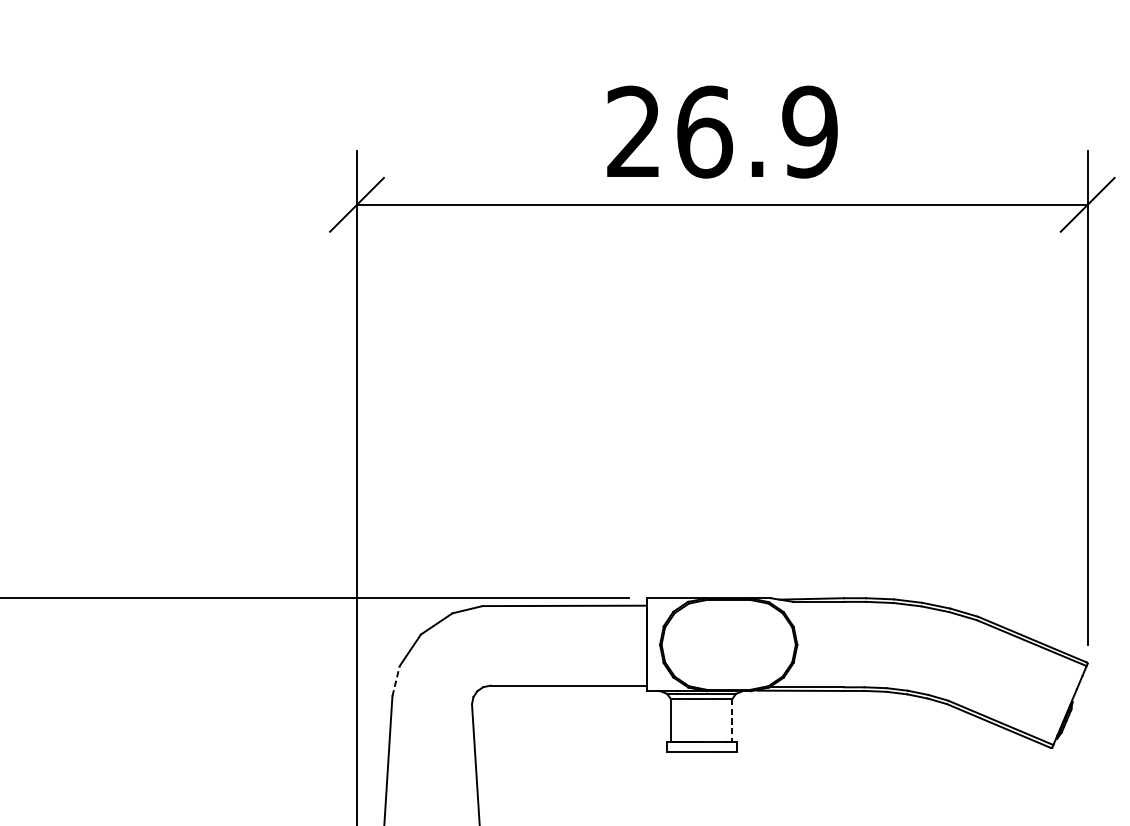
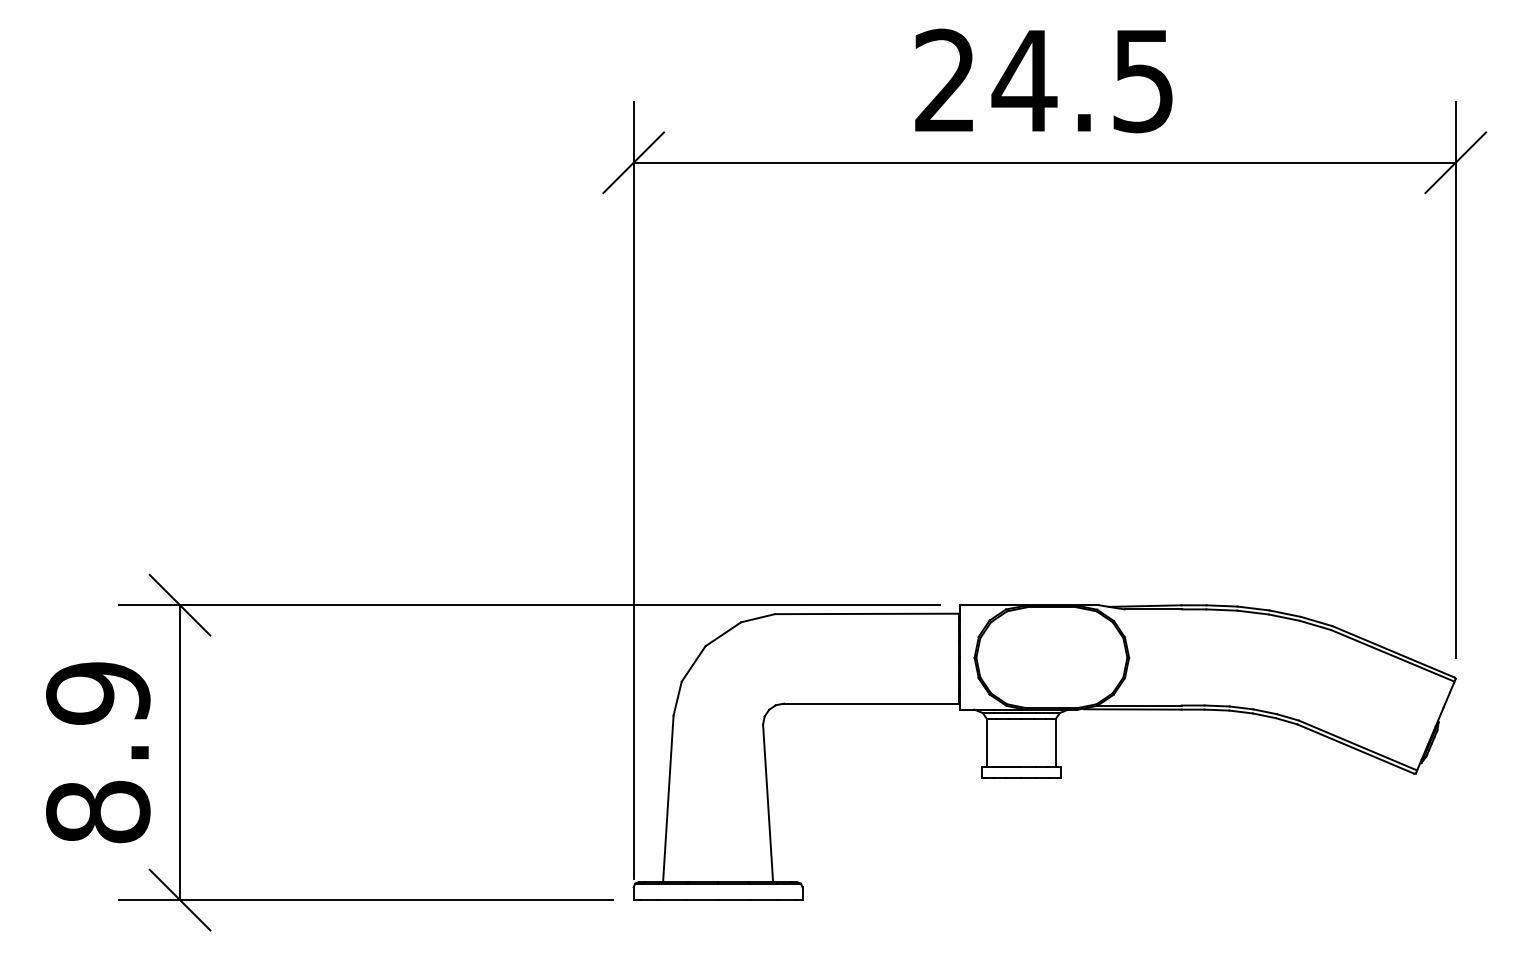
text: (755, 131) -> (1082, 80), 26.9 -> 24.5
line: (395, 681) -> (677, 698), dashed -> solid
line: (732, 721) -> (1056, 743), dashed -> solid

